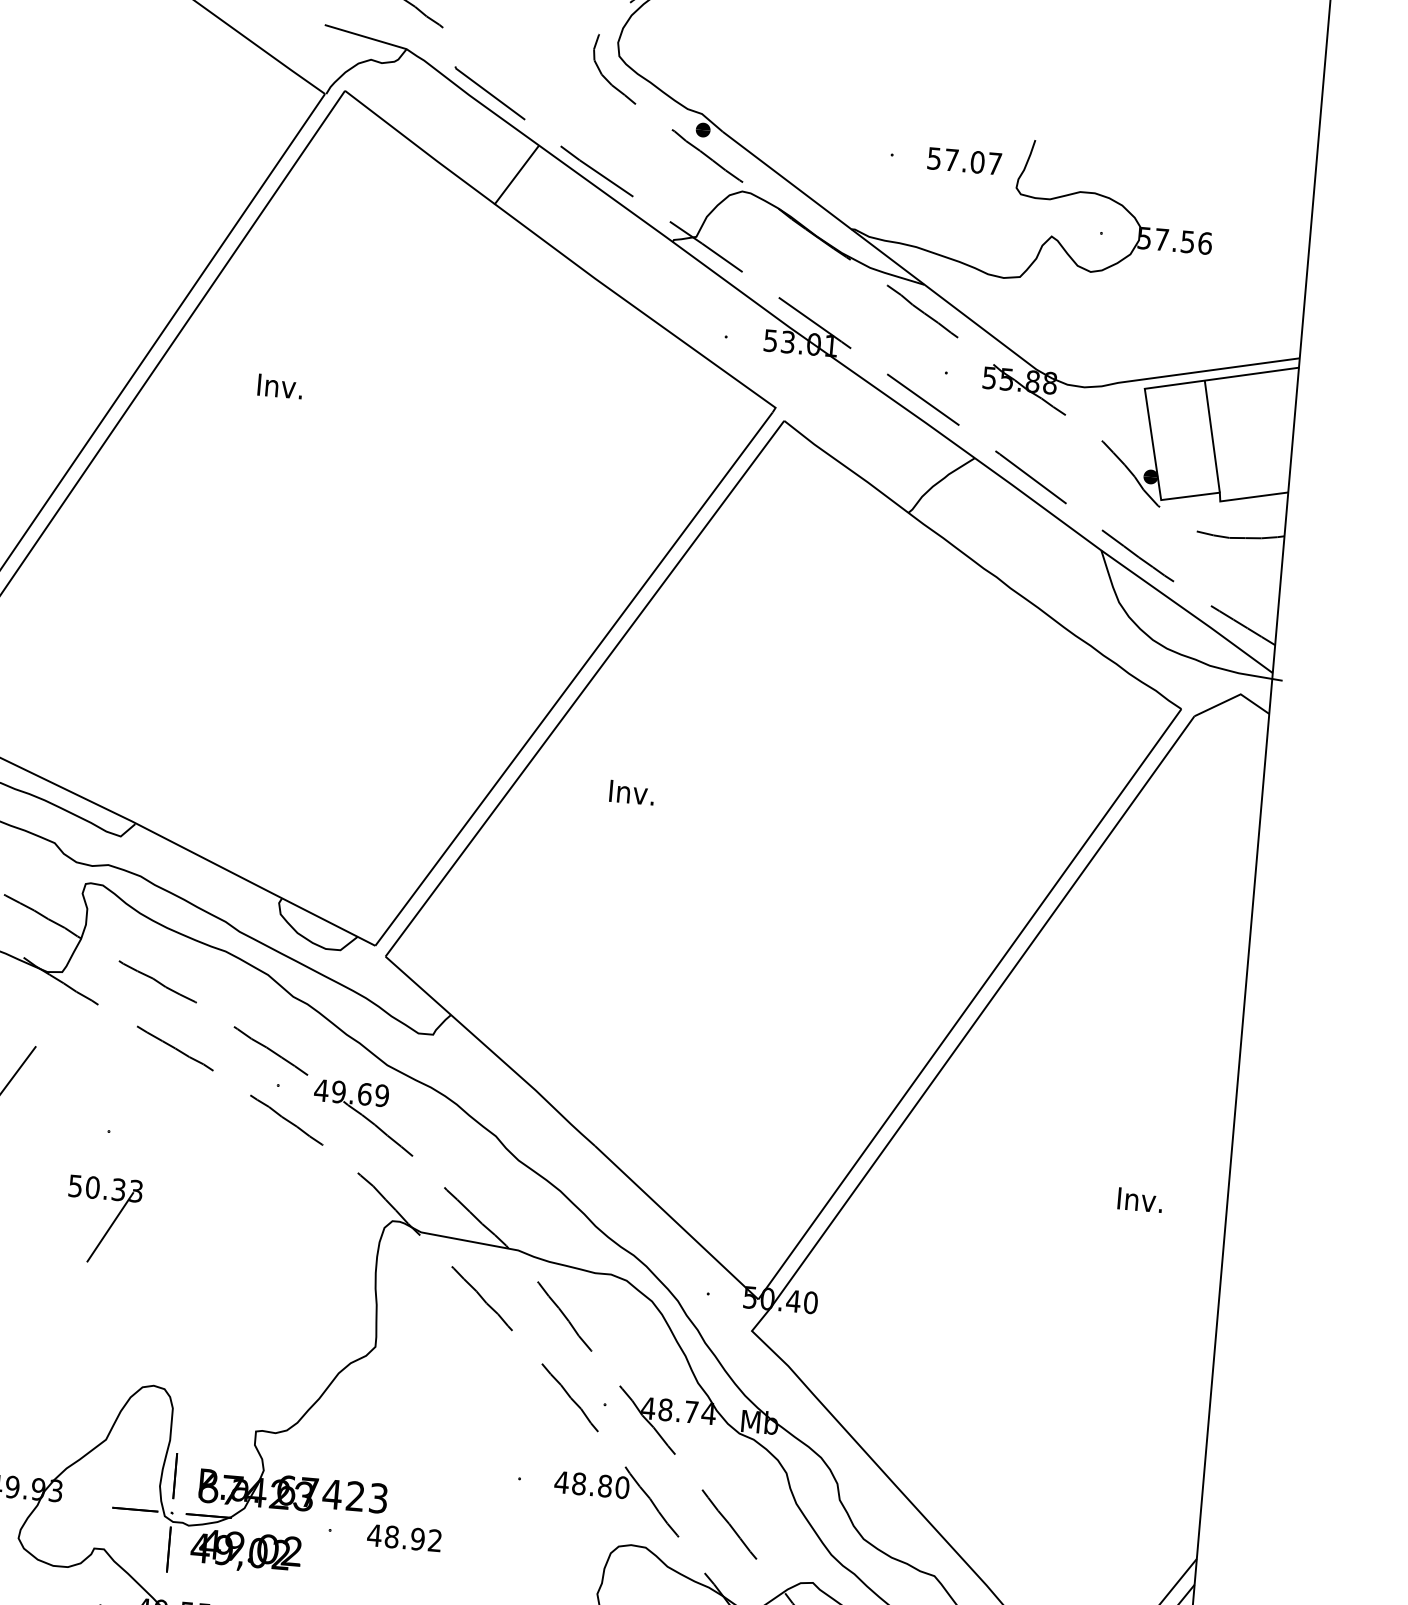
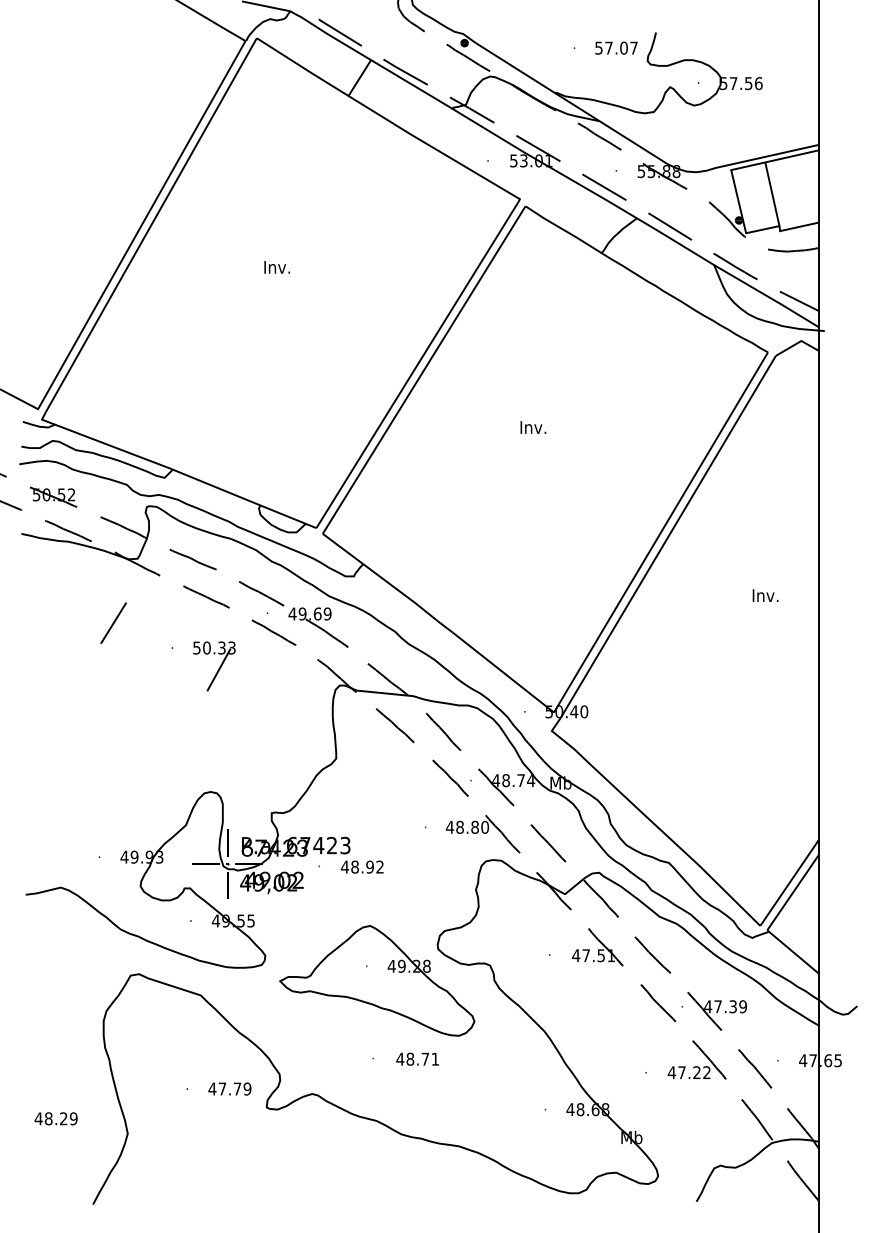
text: (279, 386) -> (276, 267), moved
text: (632, 792) -> (533, 427), moved
text: (1140, 1199) -> (765, 595), moved
part: (103, 1220) -> (214, 666), moved

